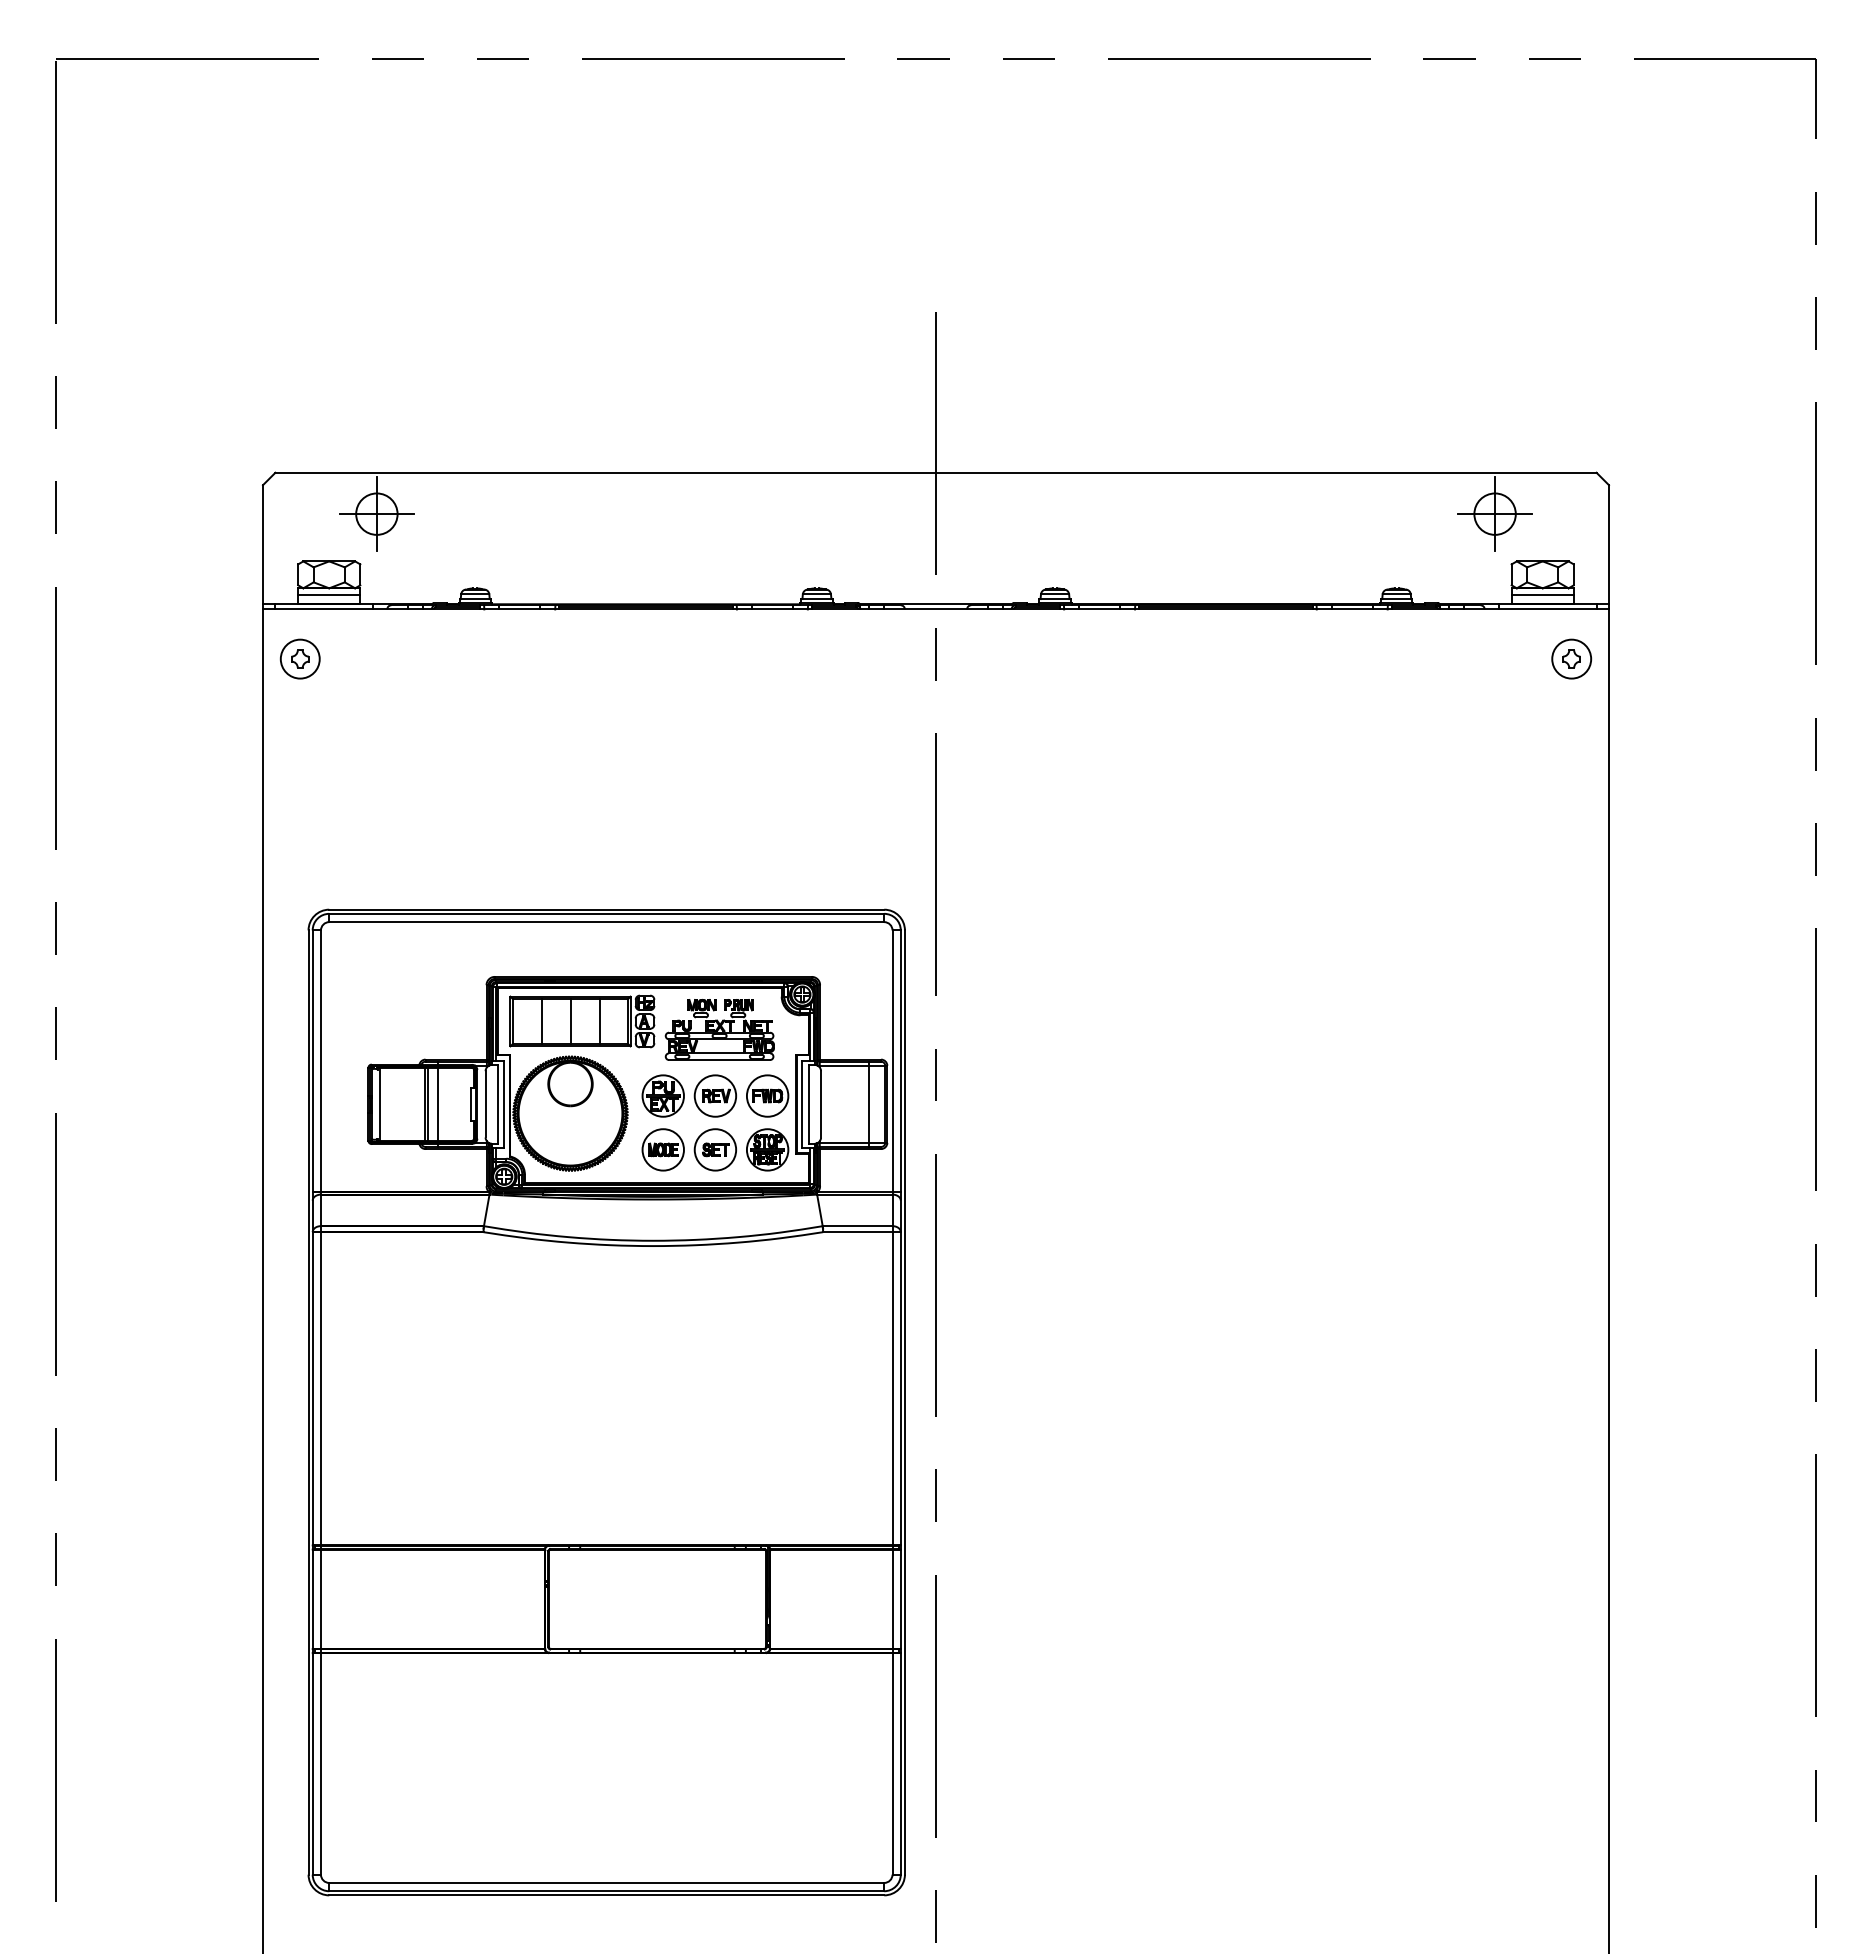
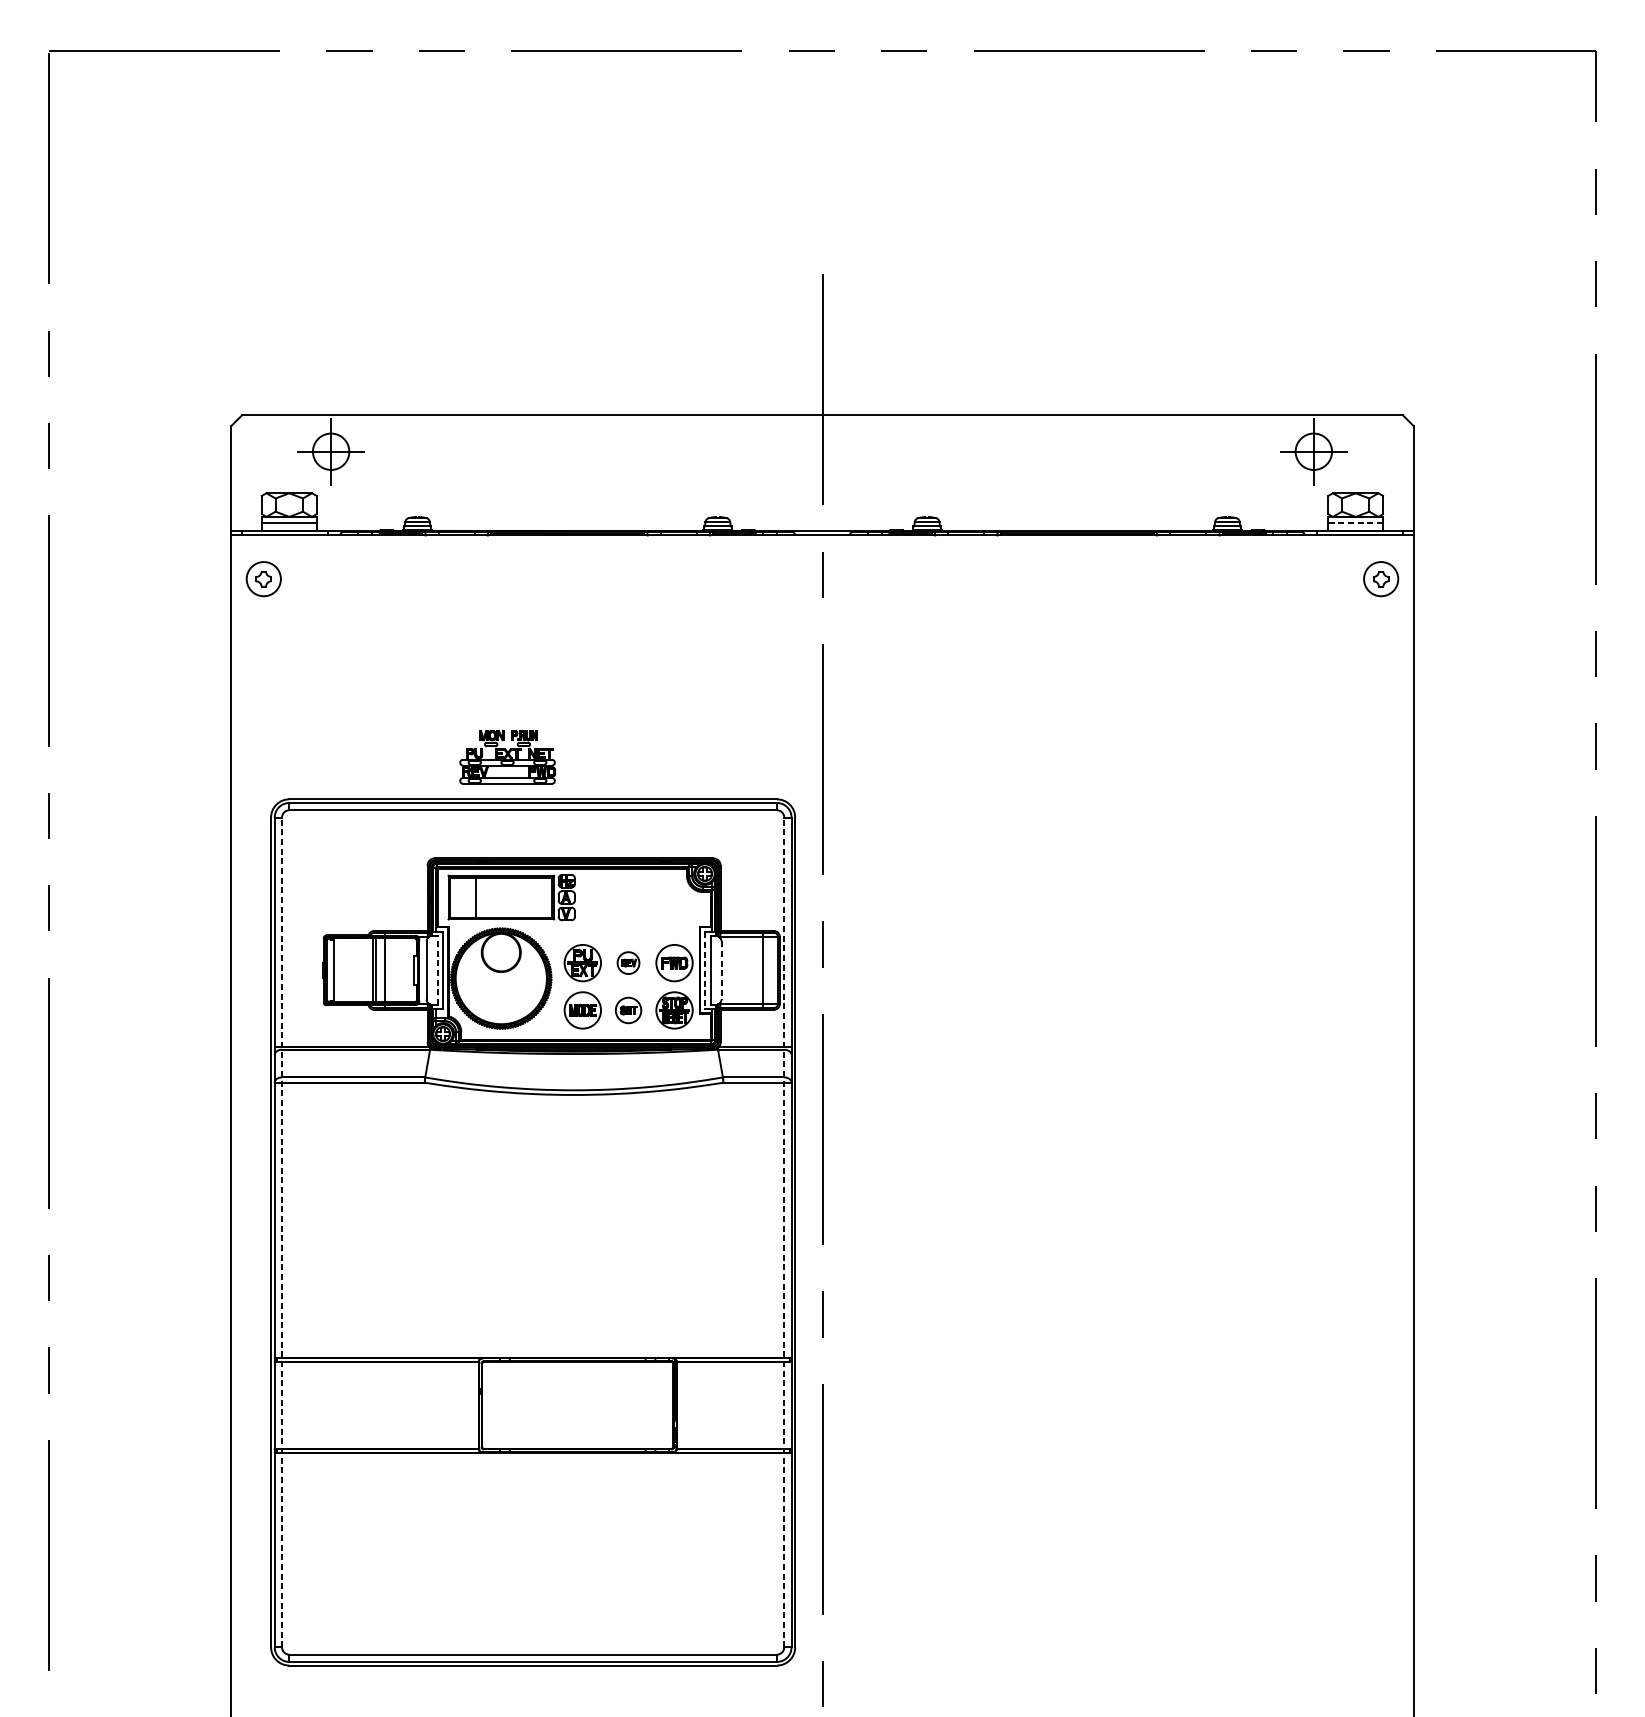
line: (1542, 594) -> (1355, 522), solid -> dashed
line: (570, 1021) -> (501, 897), removed
line: (599, 1021) -> (526, 897), removed
part: (719, 1029) -> (507, 756), moved
part: (714, 1095) -> (627, 962), size x0.6
line: (498, 1103) -> (438, 969), solid -> dashed
line: (802, 1104) -> (705, 970), solid -> dashed
line: (821, 1104) -> (721, 970), solid -> dashed
part: (714, 1149) -> (627, 1010), size x0.7
line: (320, 1402) -> (281, 1232), solid -> dashed
line: (892, 1402) -> (784, 1232), solid -> dashed

